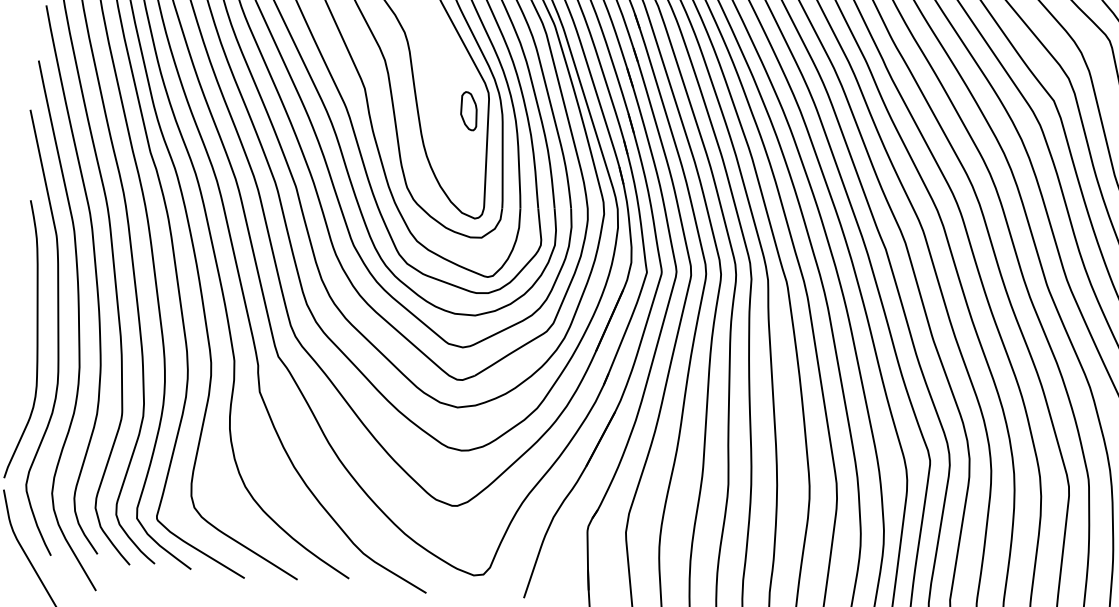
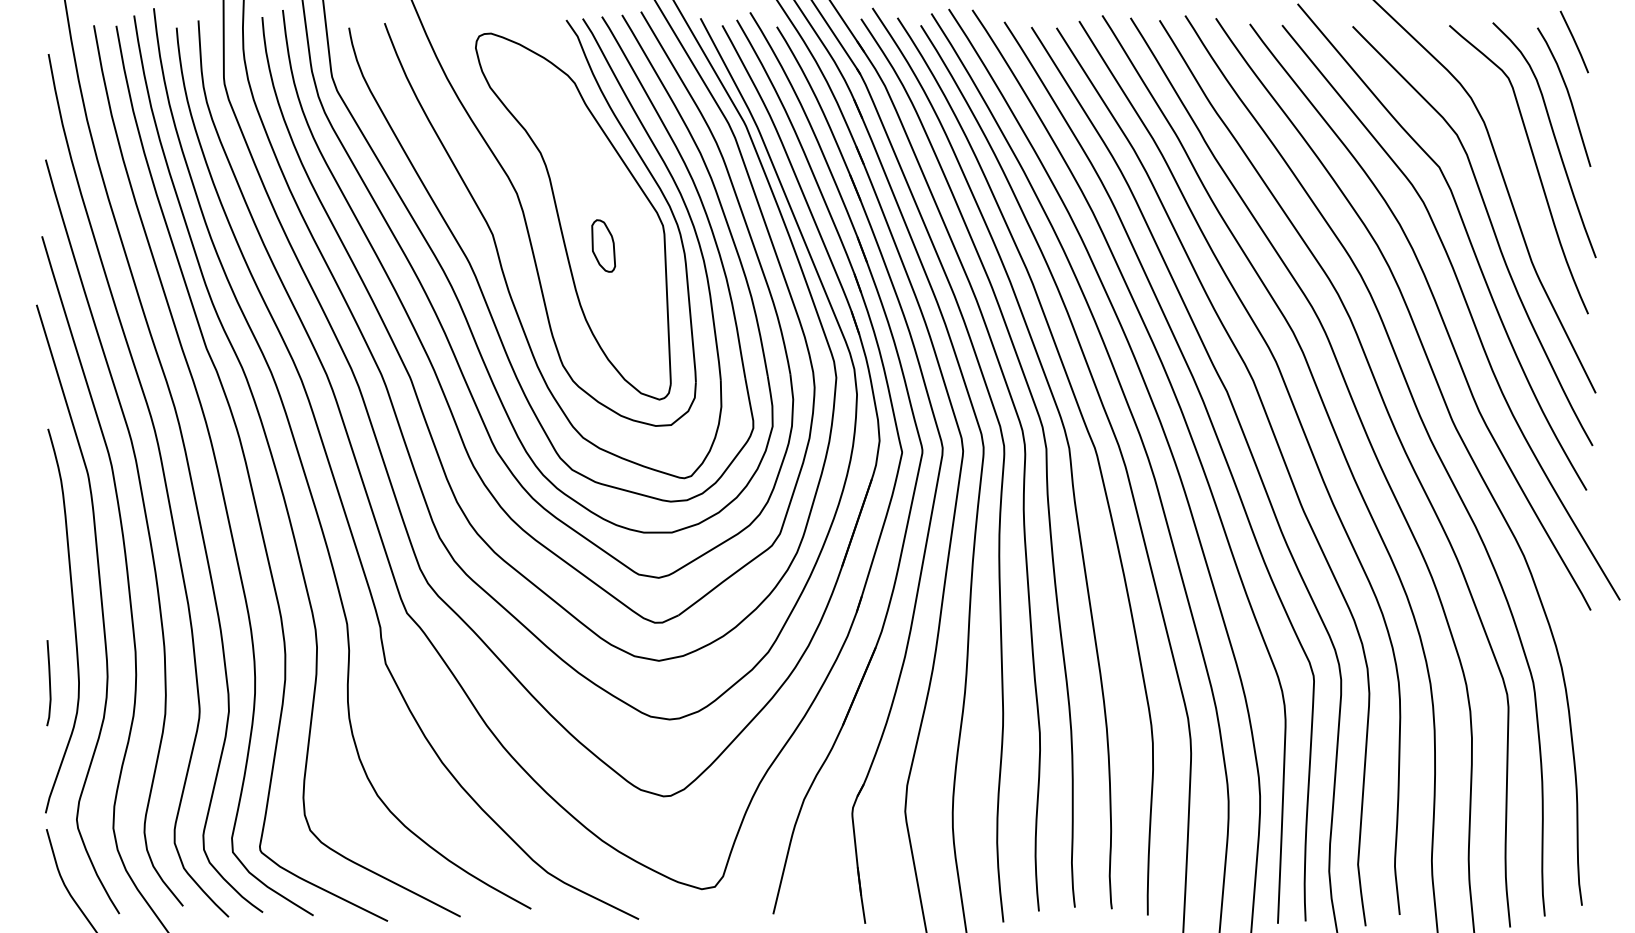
part: (469, 110) -> (603, 245), moved
curve: (15, 384) -> (49, 683), added

